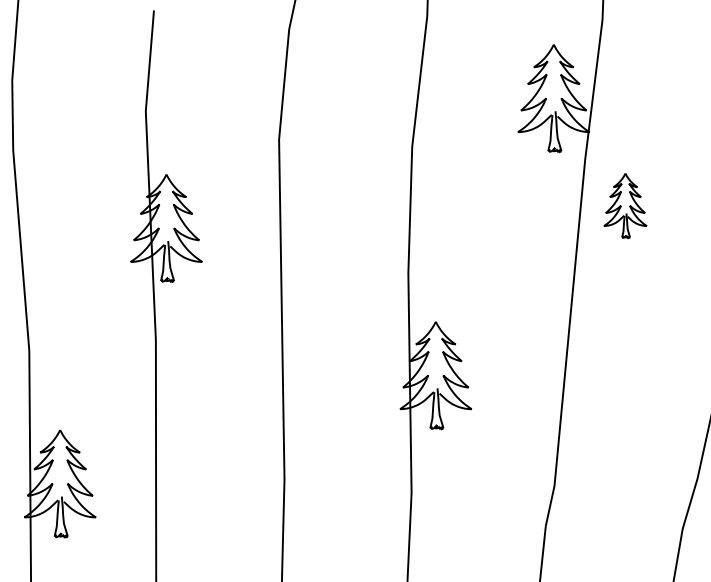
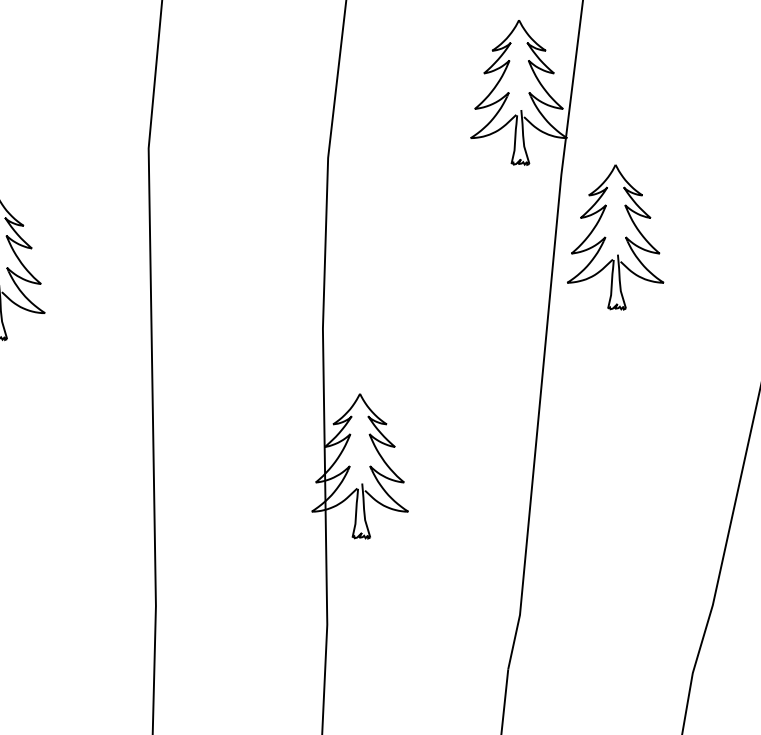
part: (625, 205) -> (615, 237), size x1.67

